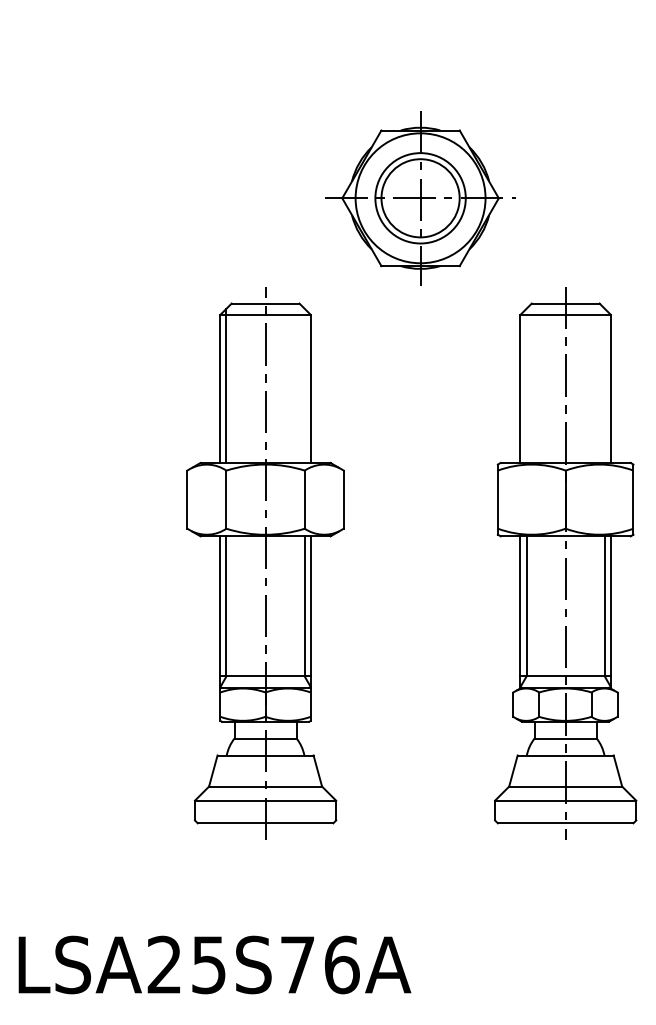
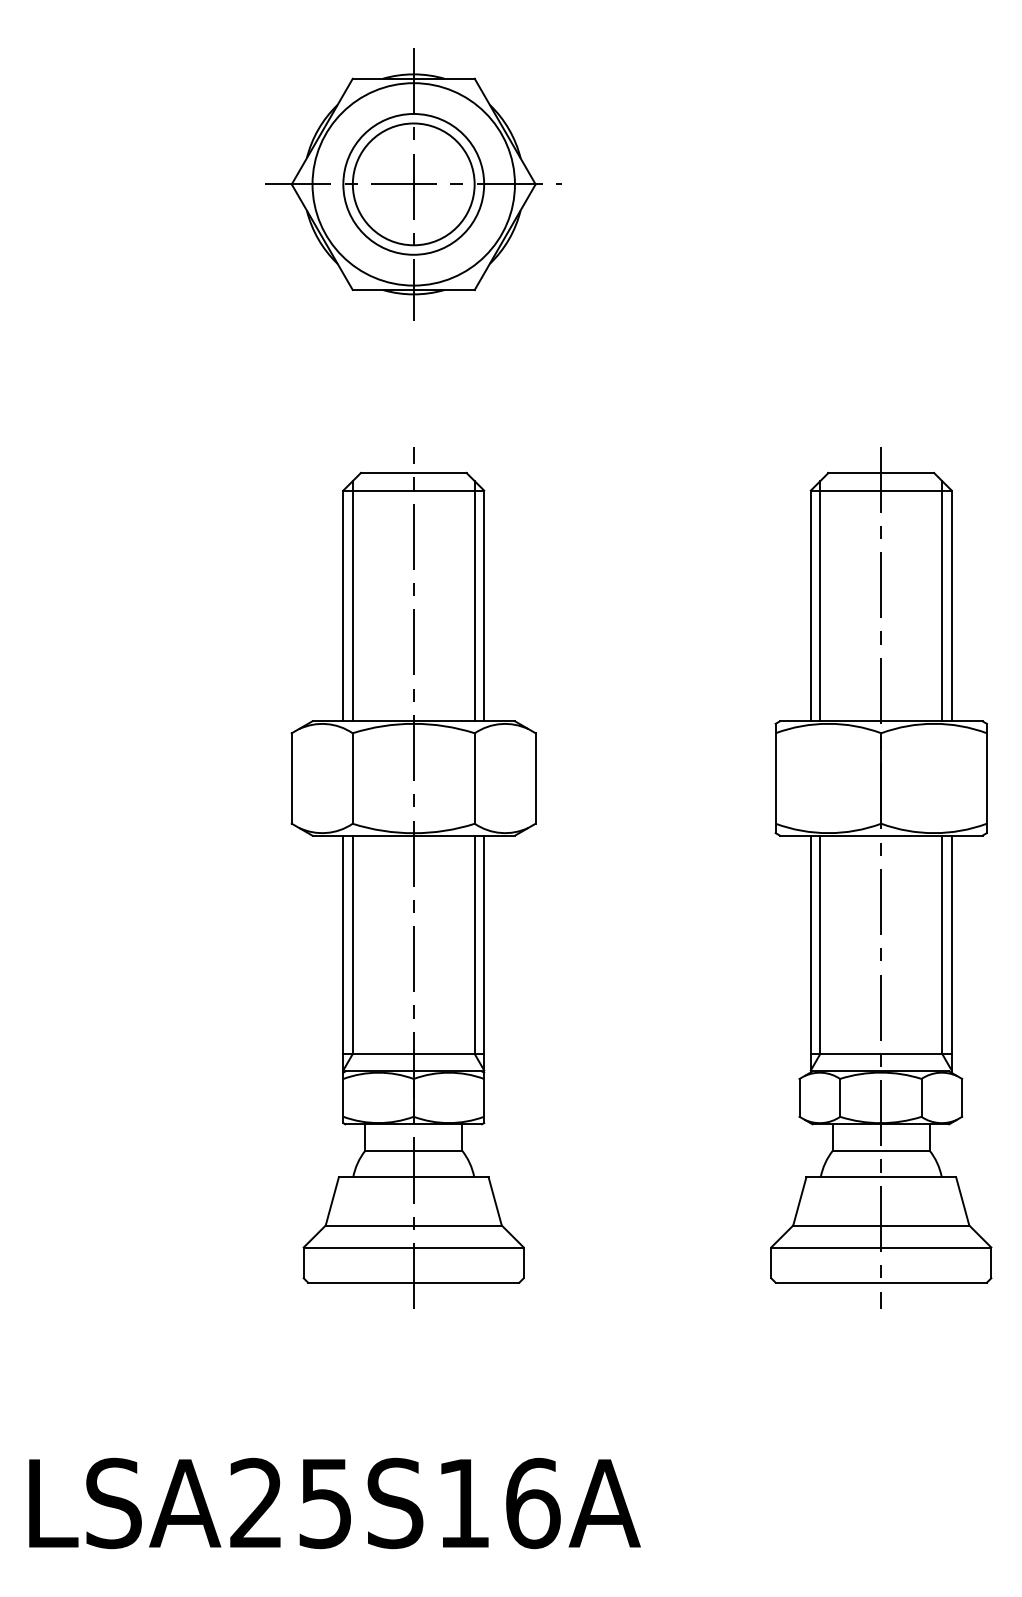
part: (420, 198) -> (413, 184), moved
line: (304, 385) -> (474, 600), added
line: (526, 385) -> (820, 600), added
line: (604, 385) -> (941, 600), added
text: (297, 964) -> (463, 1502), LSA25S76A -> LSA25S16A

